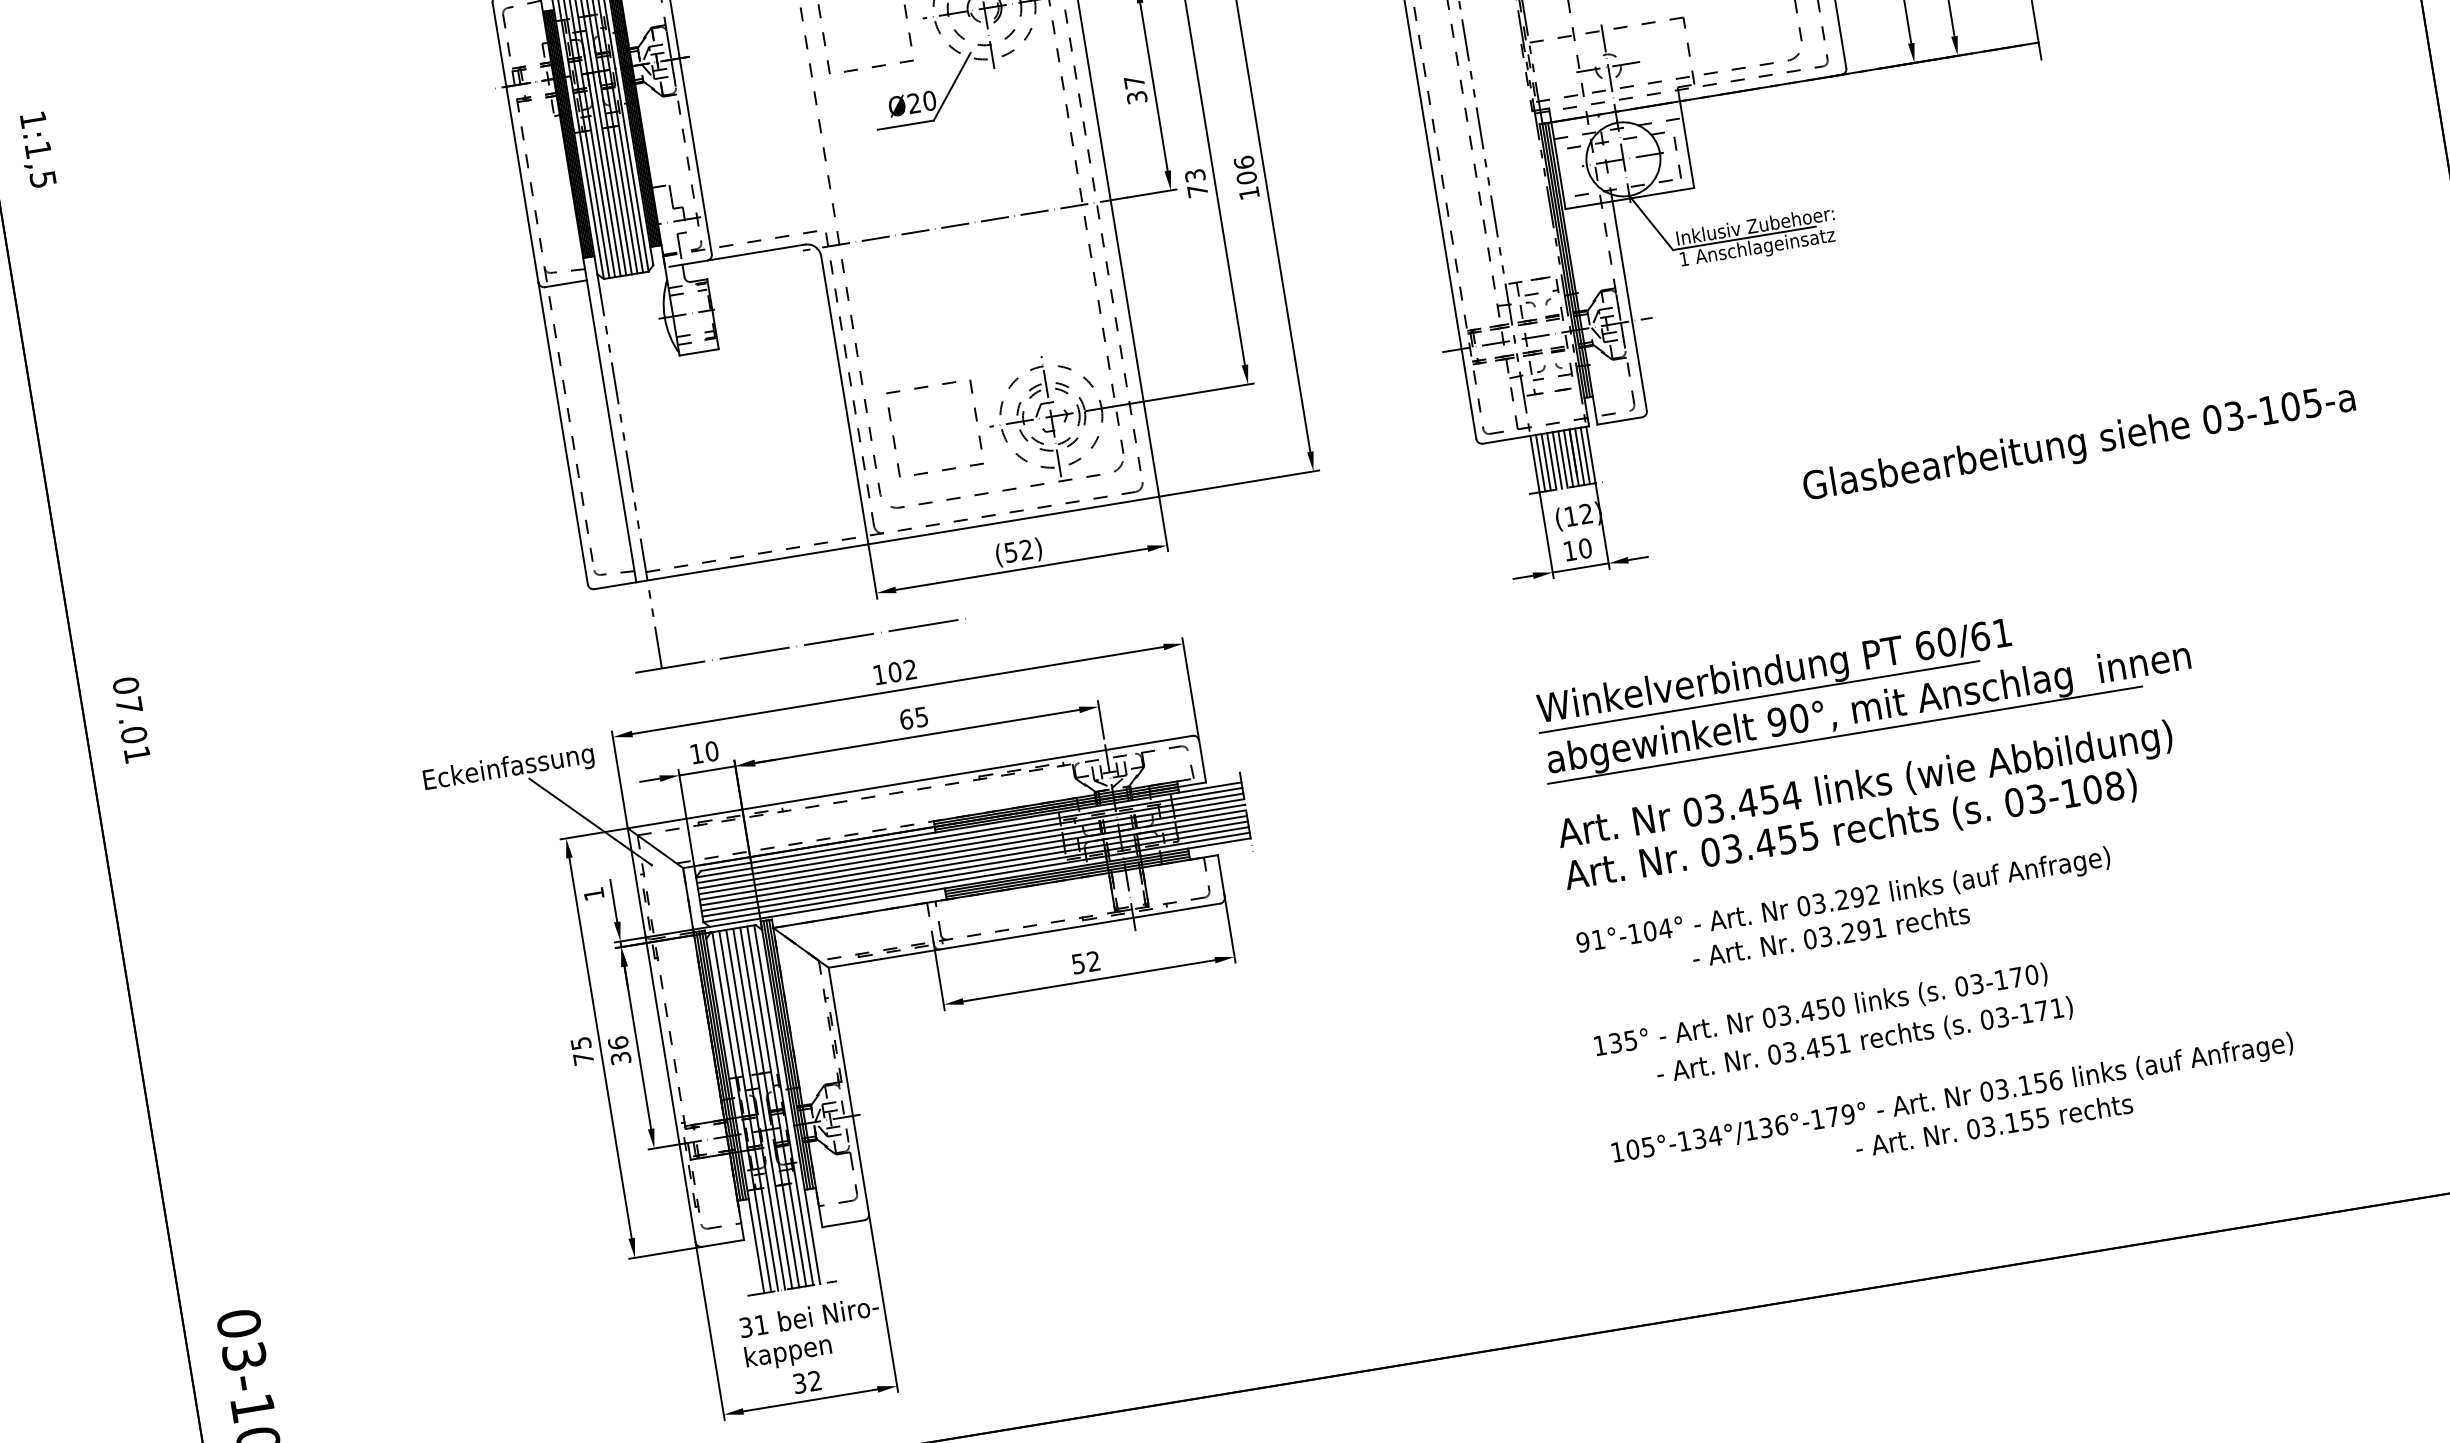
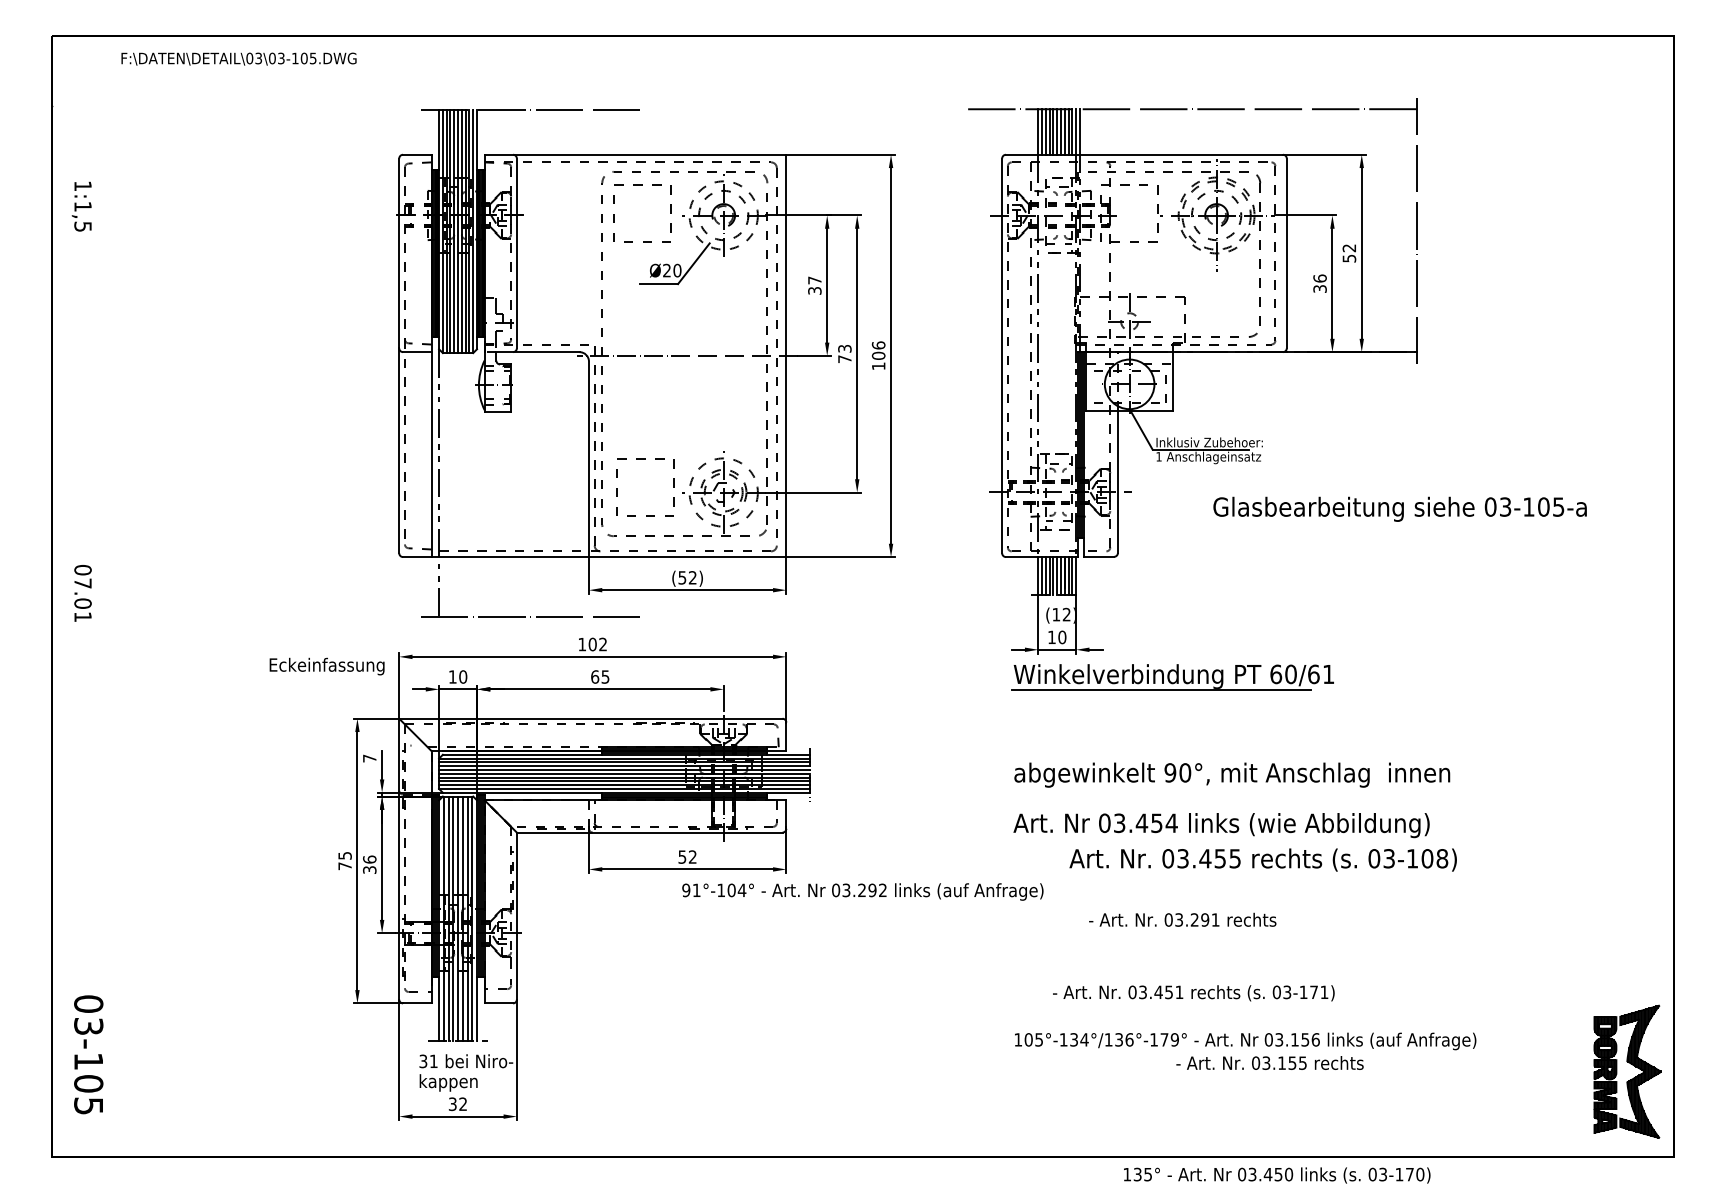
text: (2078, 443) -> (1399, 508), moved
part: (1772, 675) -> (1172, 677), moved
line: (1844, 734) -> (1213, 788), removed
line: (589, 822) -> (374, 710), removed
text: (1849, 830) -> (1262, 859), moved
text: (593, 894) -> (369, 758), 1 -> 7
text: (1843, 901) -> (862, 891), moved
text: (1821, 1010) -> (1277, 1175), moved

